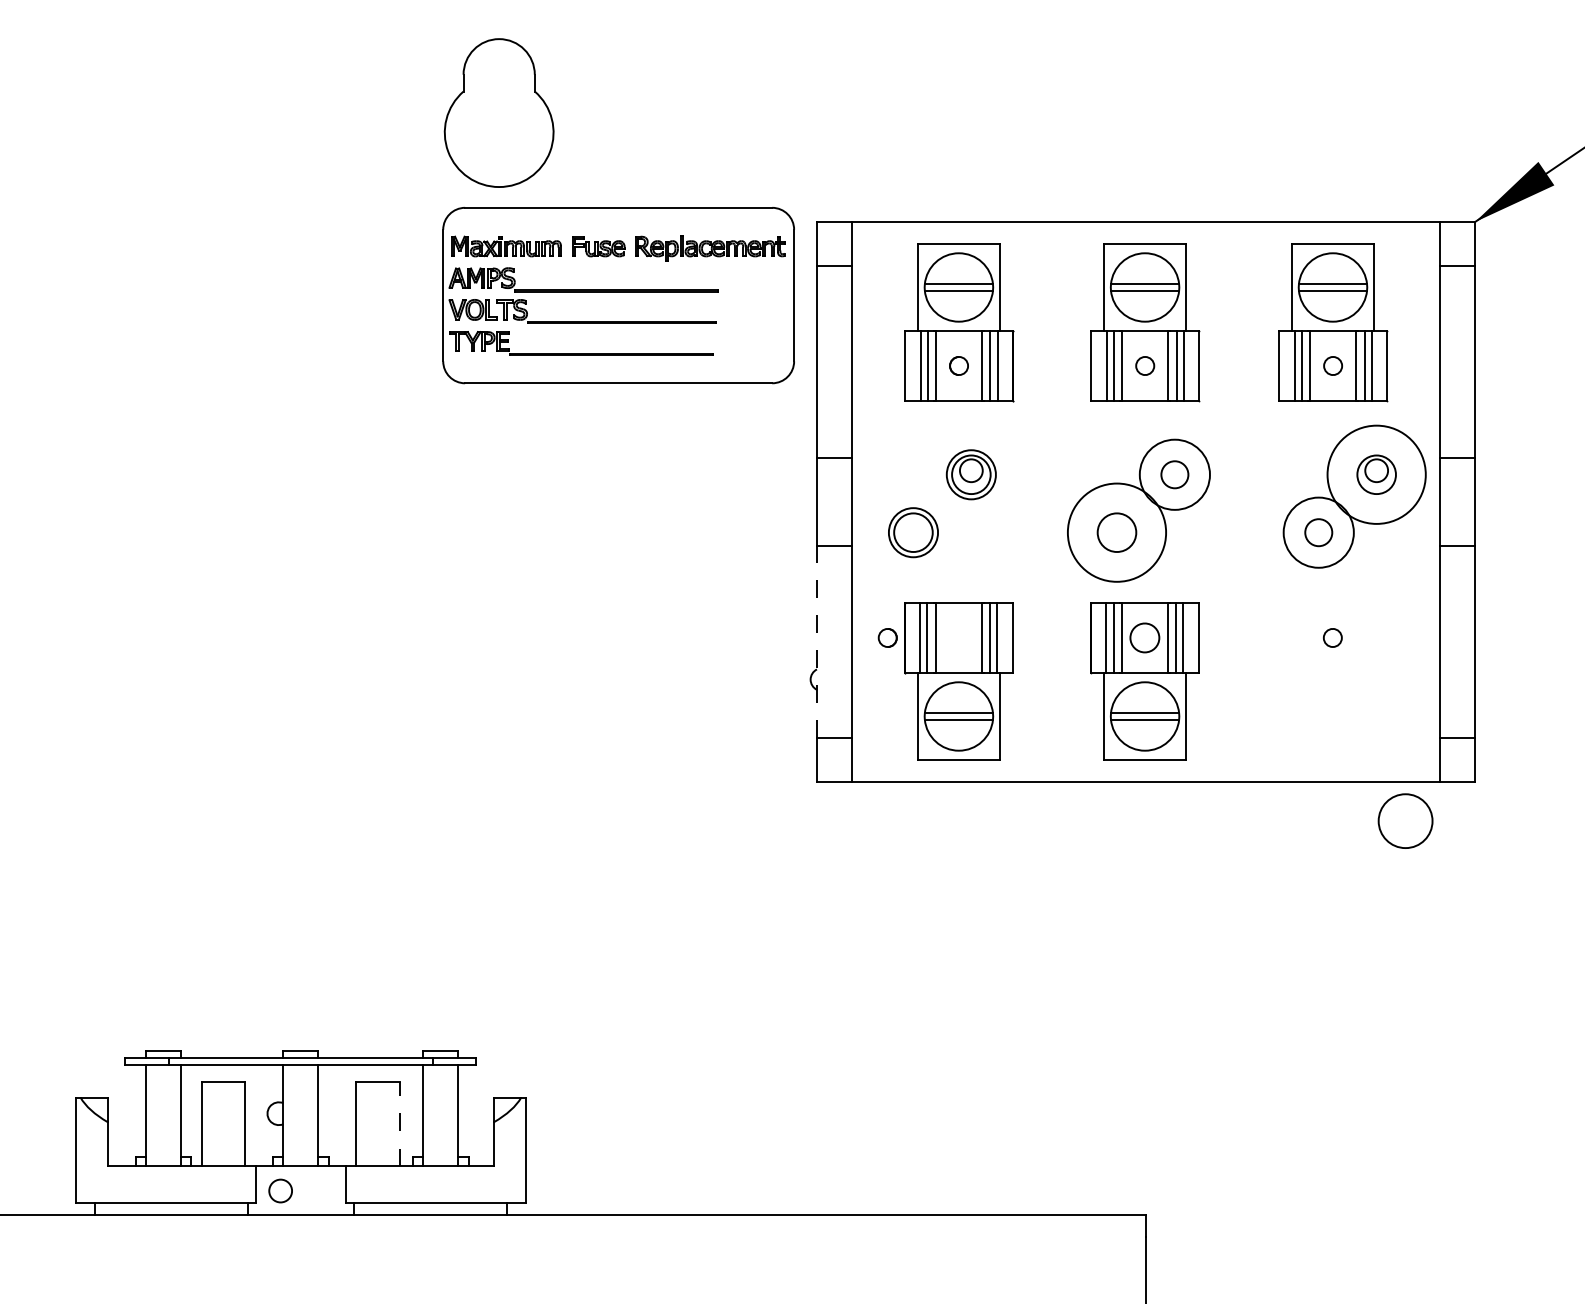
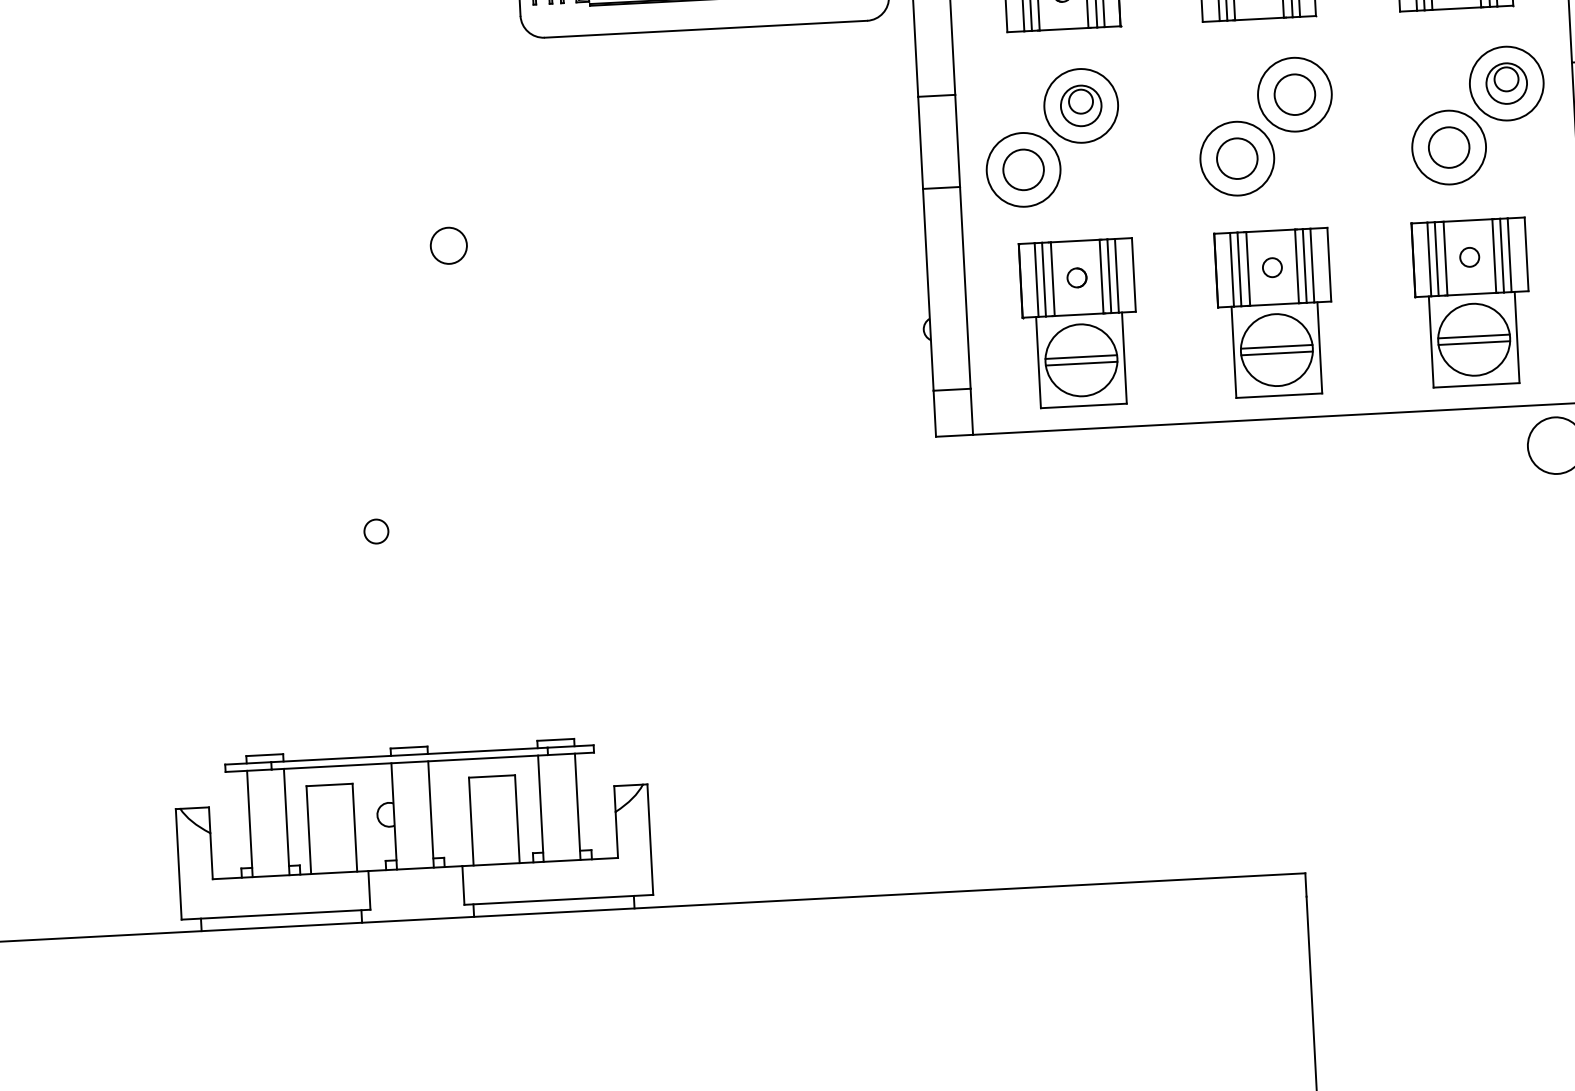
circle: (971, 474) -> (1081, 105), size x1.43
circle: (1174, 474) -> (1294, 94), size x1.43
circle: (1376, 474) -> (1506, 83), size x0.71
circle: (913, 532) -> (1023, 169), size x1.43
circle: (1116, 532) -> (1236, 158), size x0.71
circle: (1318, 532) -> (1448, 147), size x1.43
circle: (363, 576) -> (448, 246), added
part: (887, 637) -> (1076, 277), moved
part: (1144, 637) -> (1271, 267), size x0.62
line: (816, 641) -> (927, 289), dashed -> solid
part: (1332, 681) -> (1471, 303), added
line: (400, 1124) -> (517, 819), dashed -> solid
circle: (280, 1190) -> (376, 531), moved

